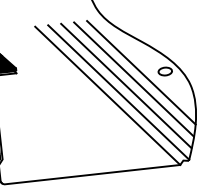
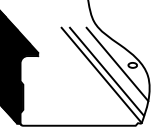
line: (134, 78) -> (112, 67), removed
line: (107, 95) -> (94, 76), removed

